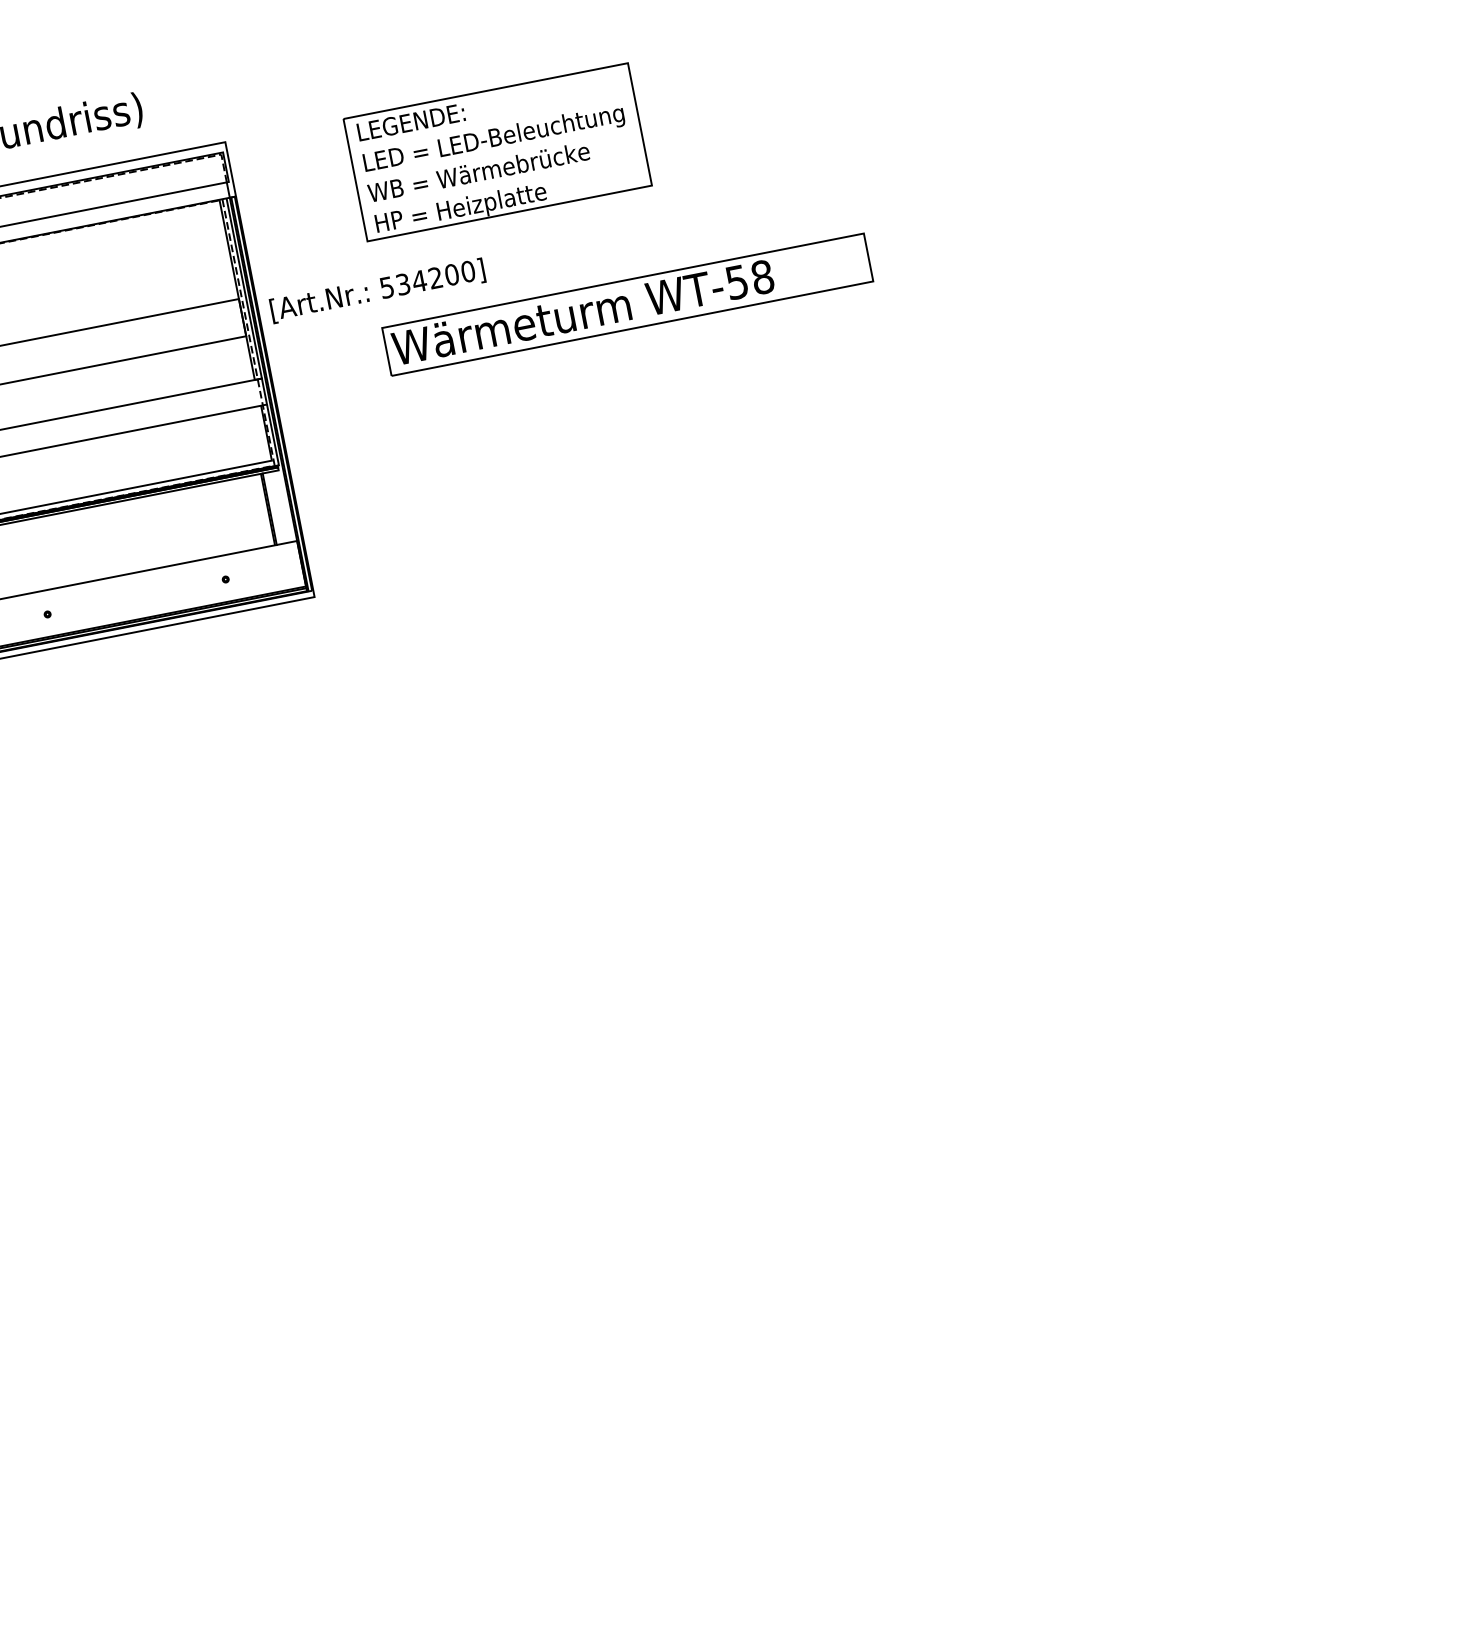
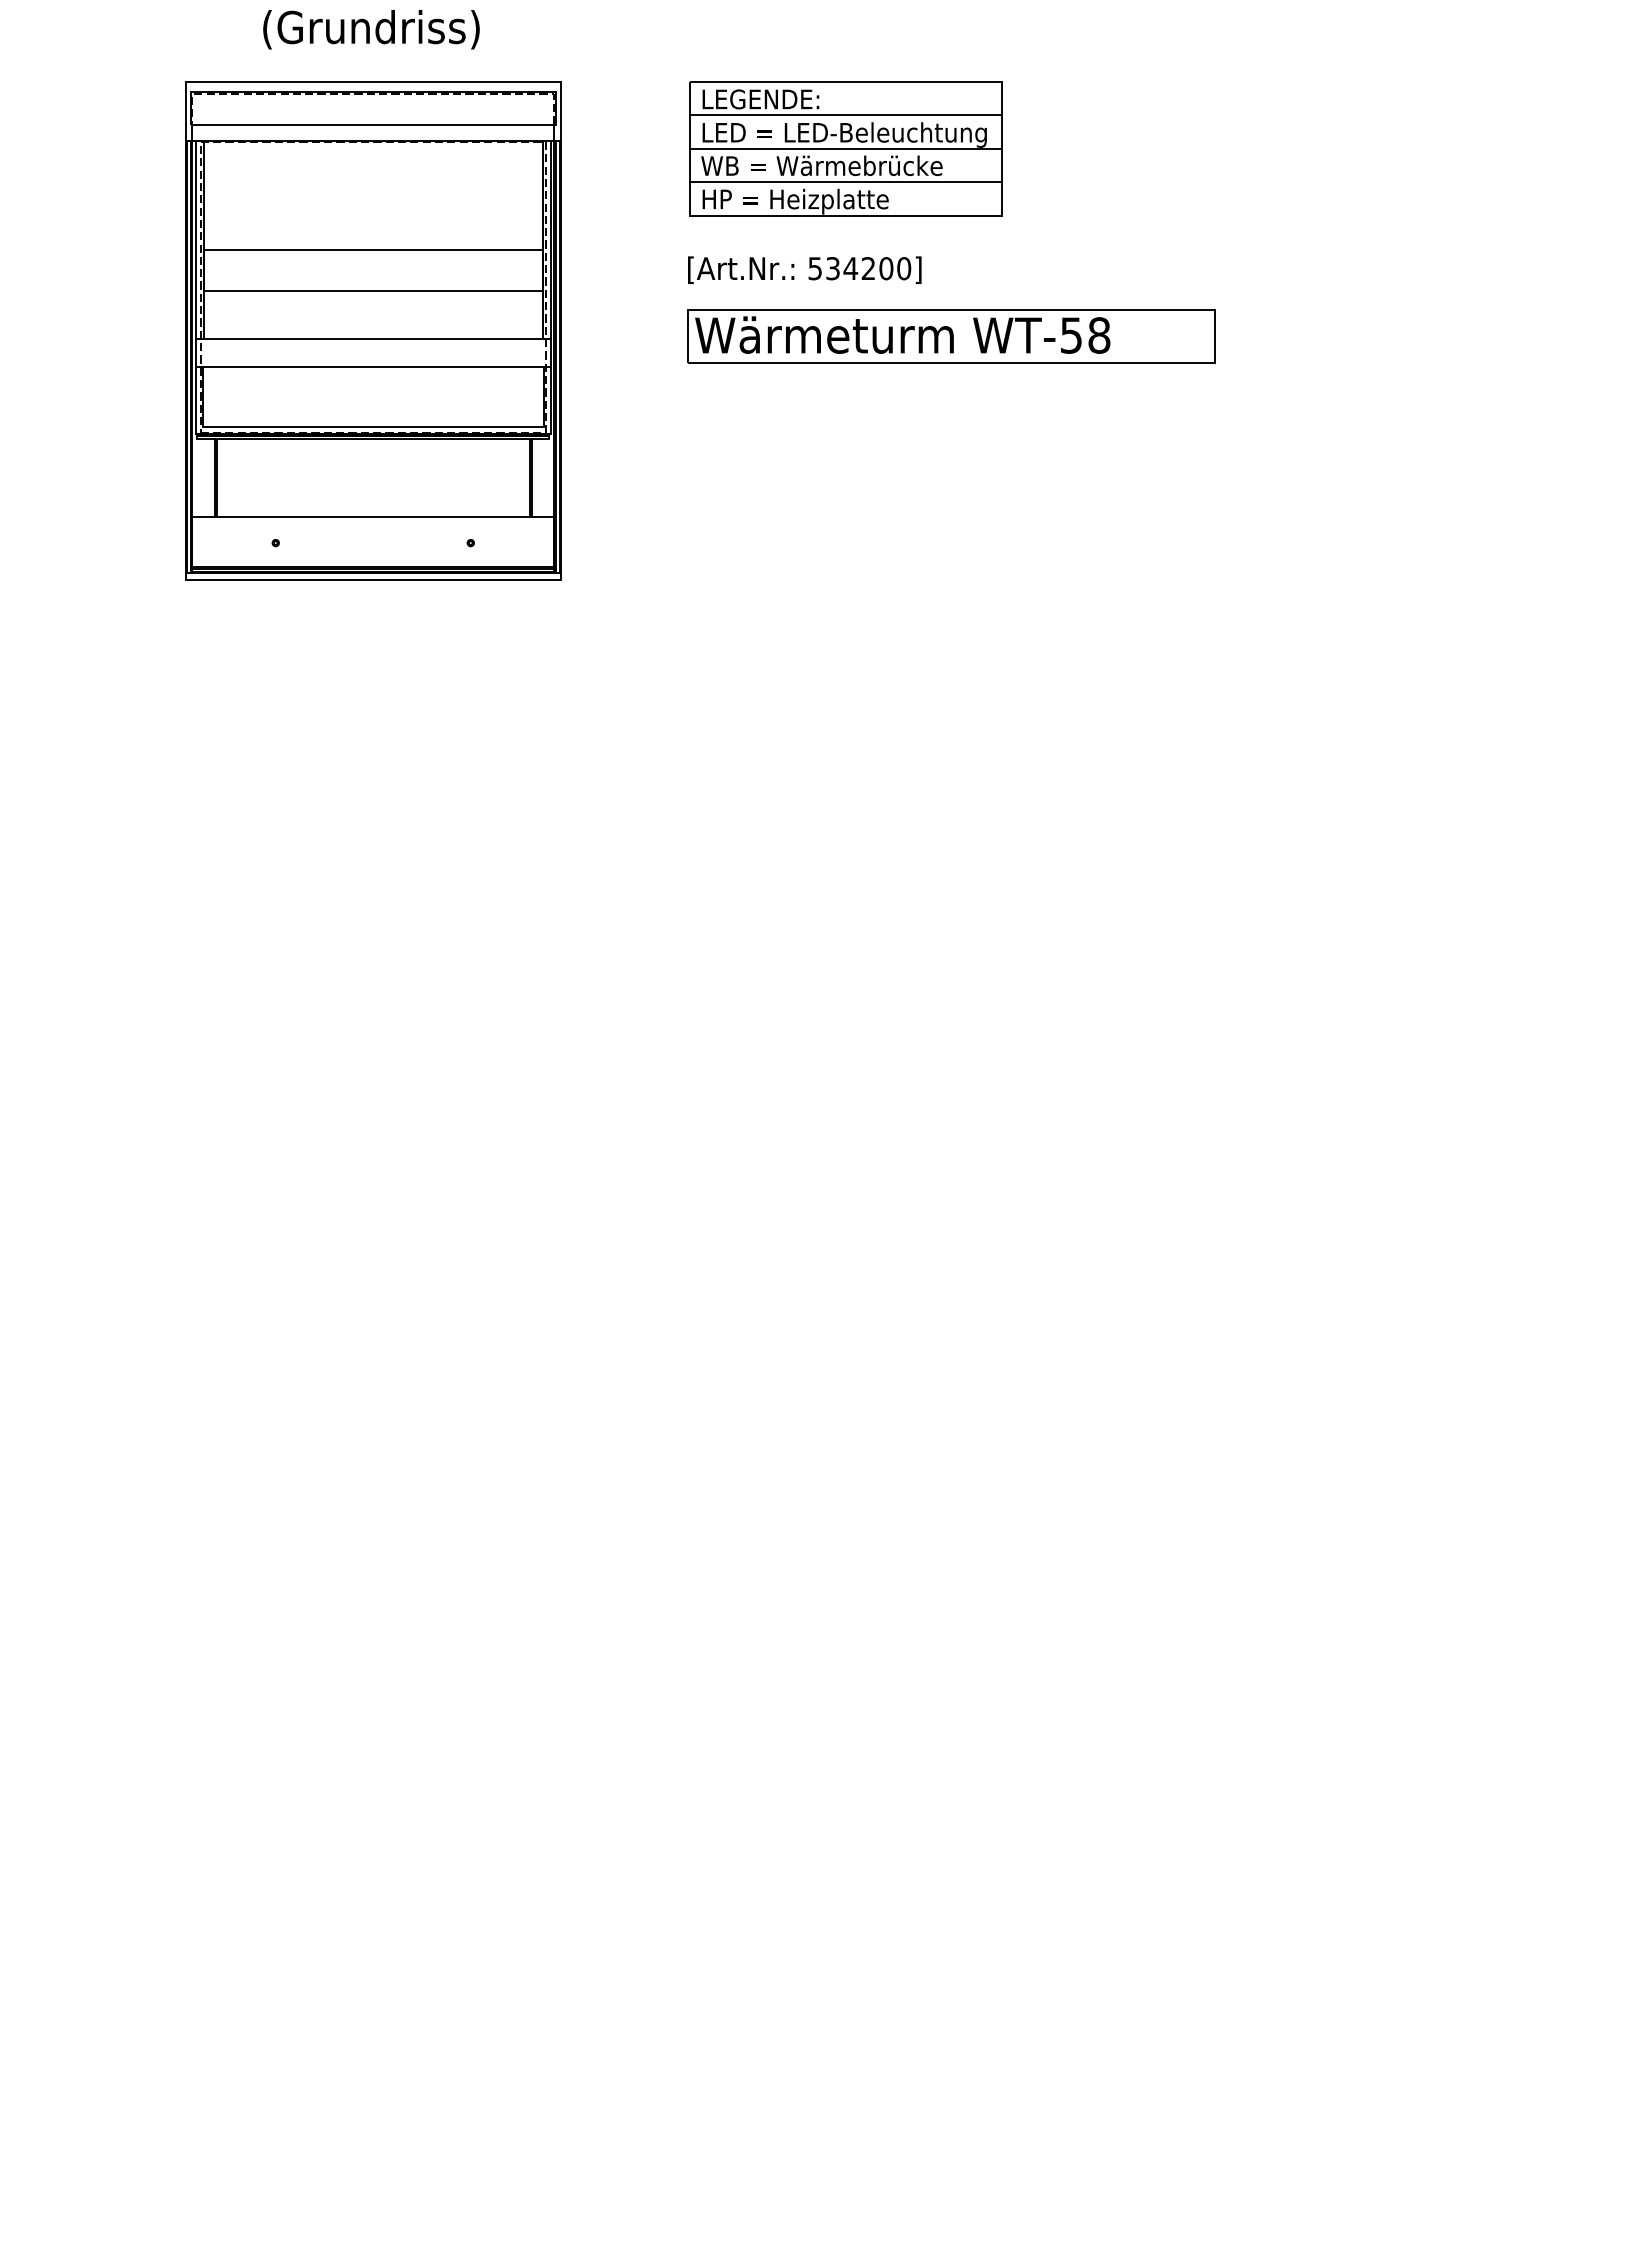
line: (491, 121) -> (845, 115), added
line: (497, 152) -> (845, 148), added
line: (503, 183) -> (845, 182), added
text: (377, 290) -> (804, 269), moved

